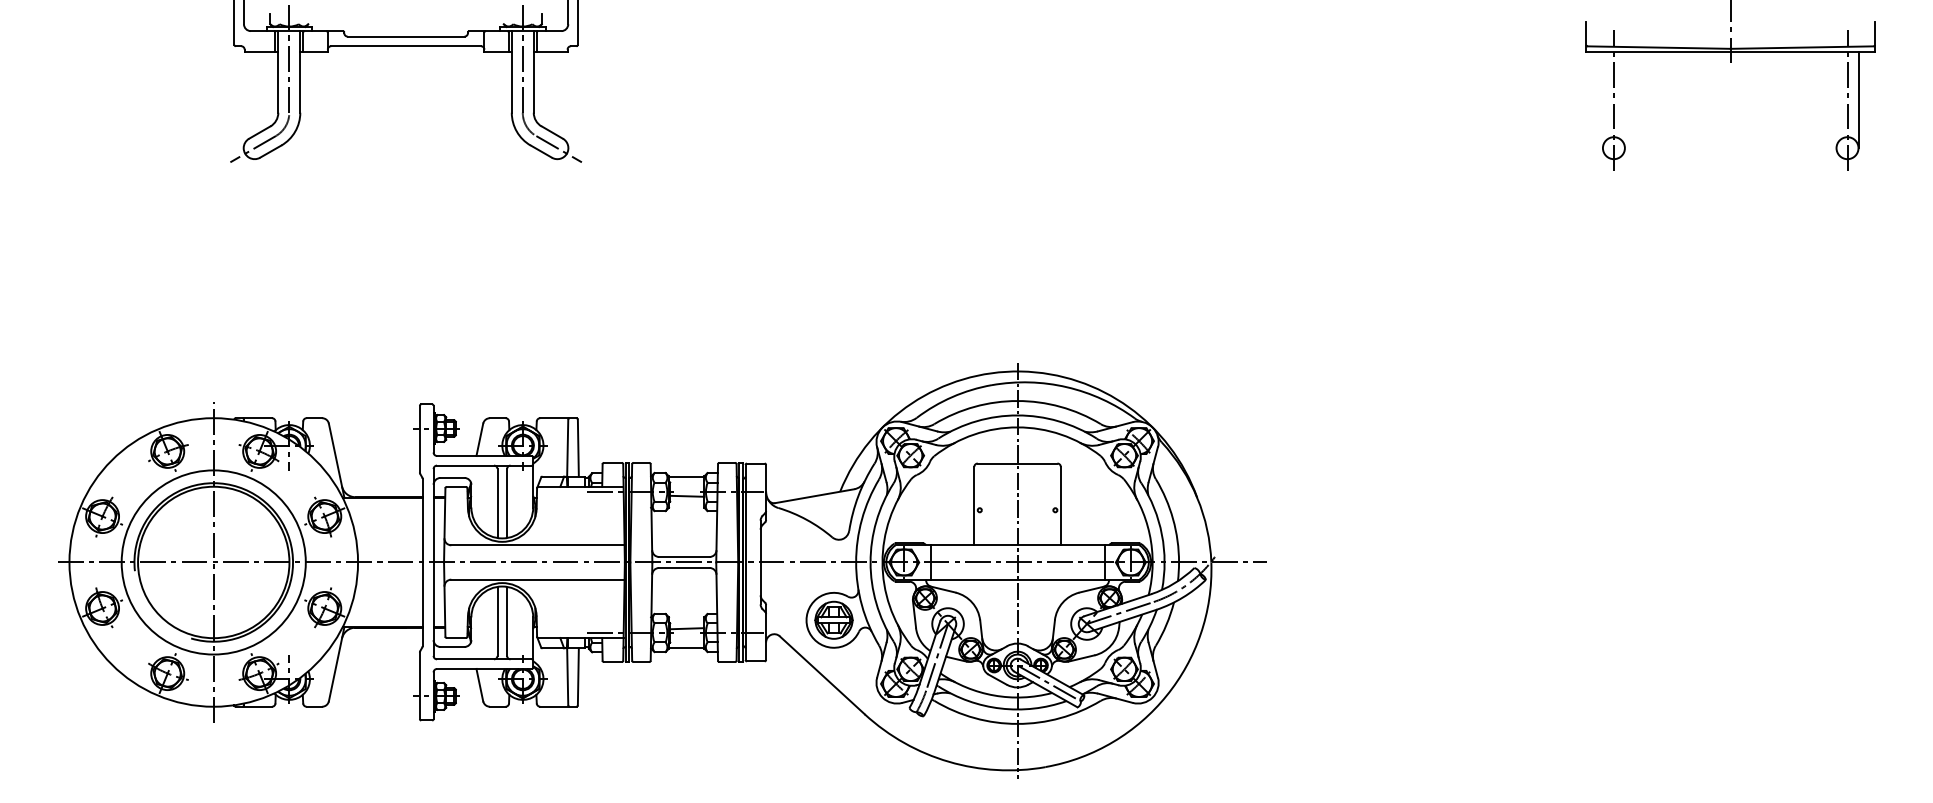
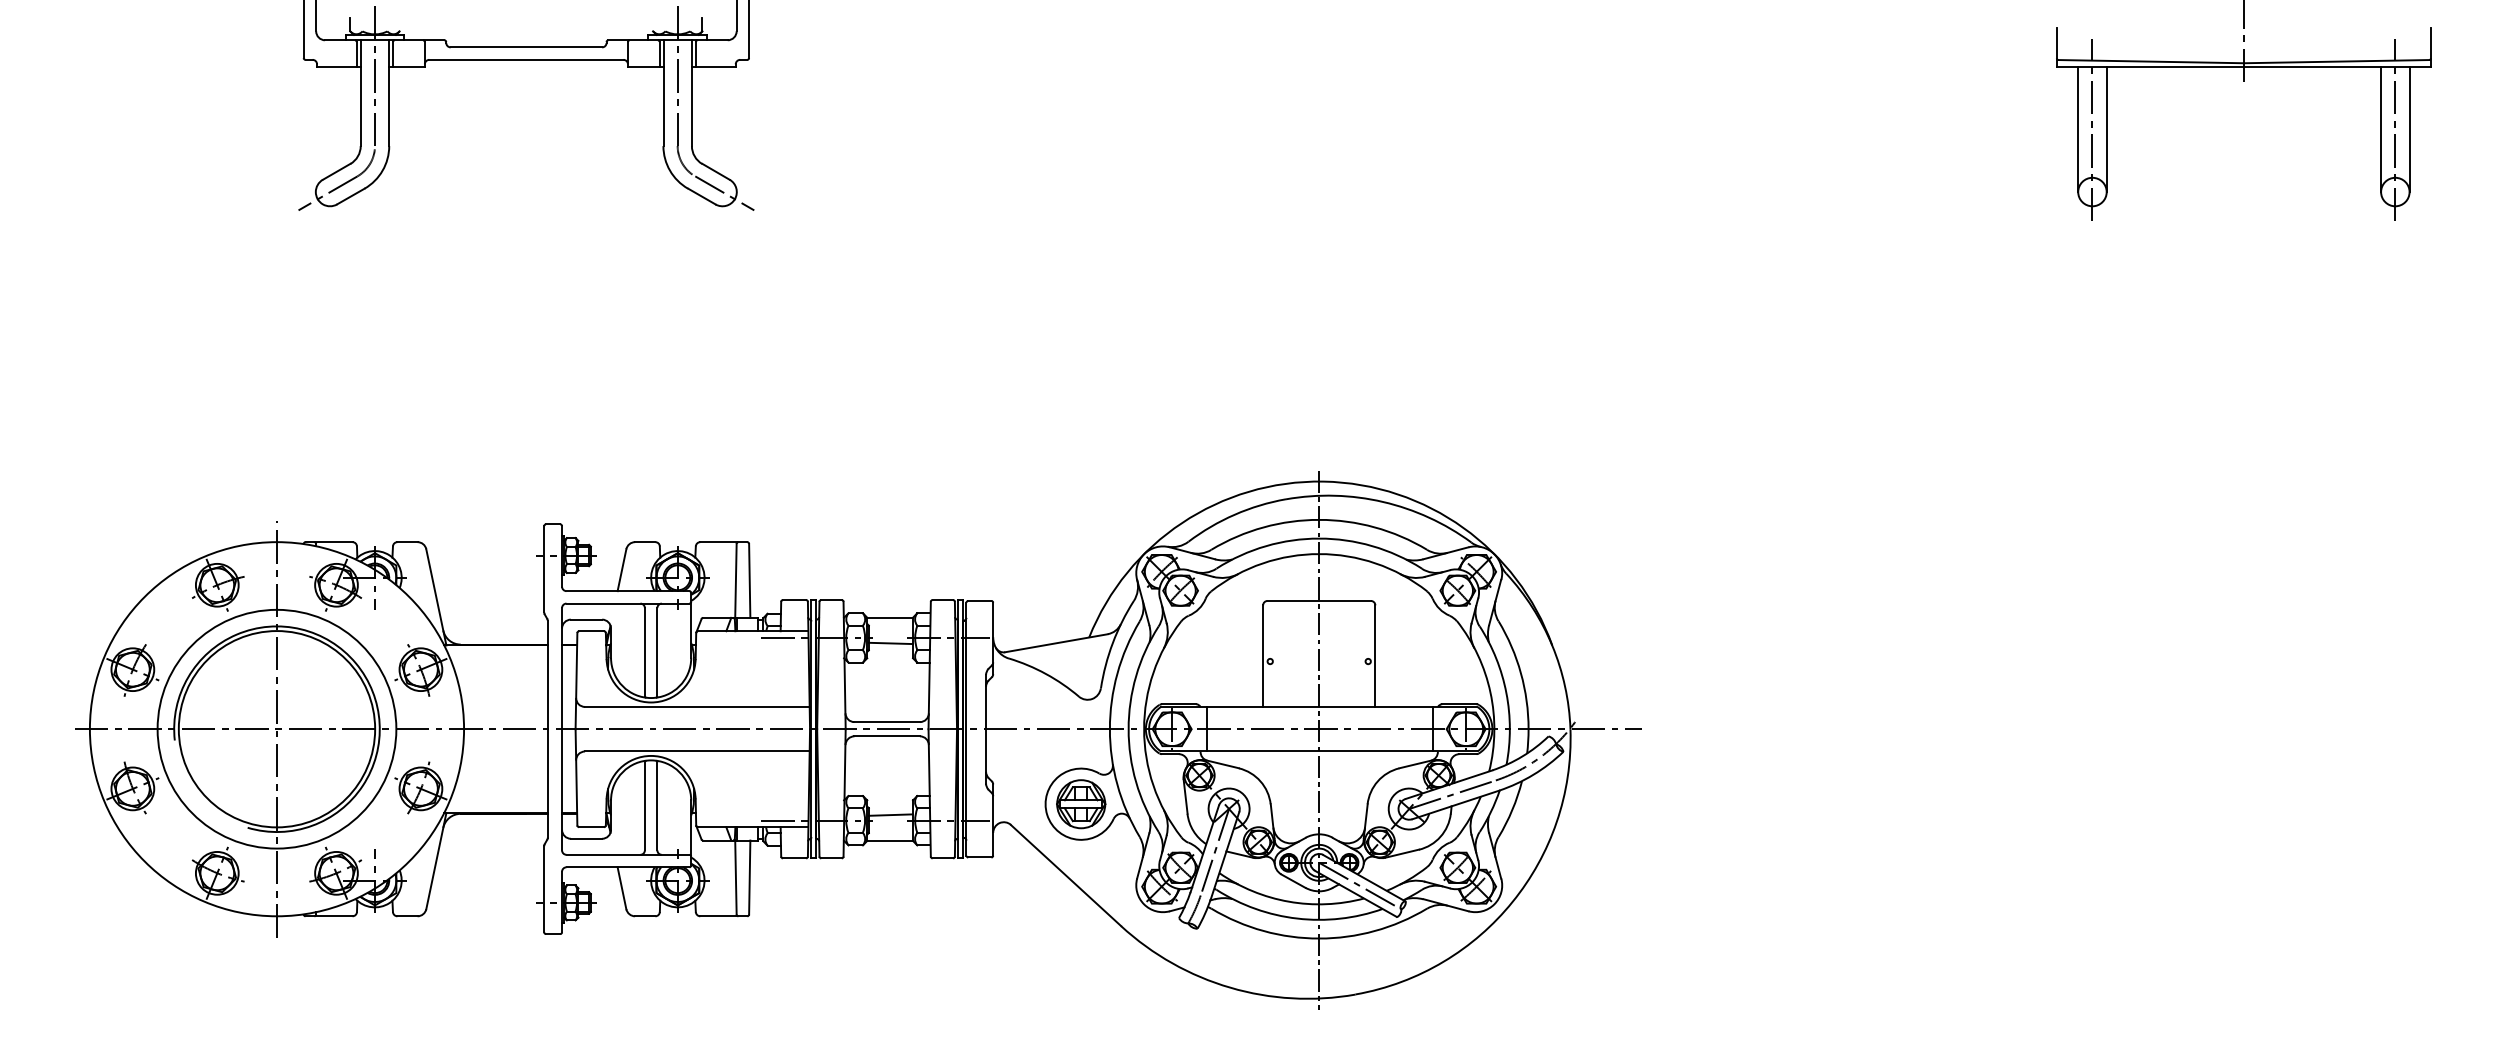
line: (1602, 99) -> (2077, 128), added
line: (1624, 99) -> (2106, 128), added
line: (1836, 99) -> (2381, 128), added

